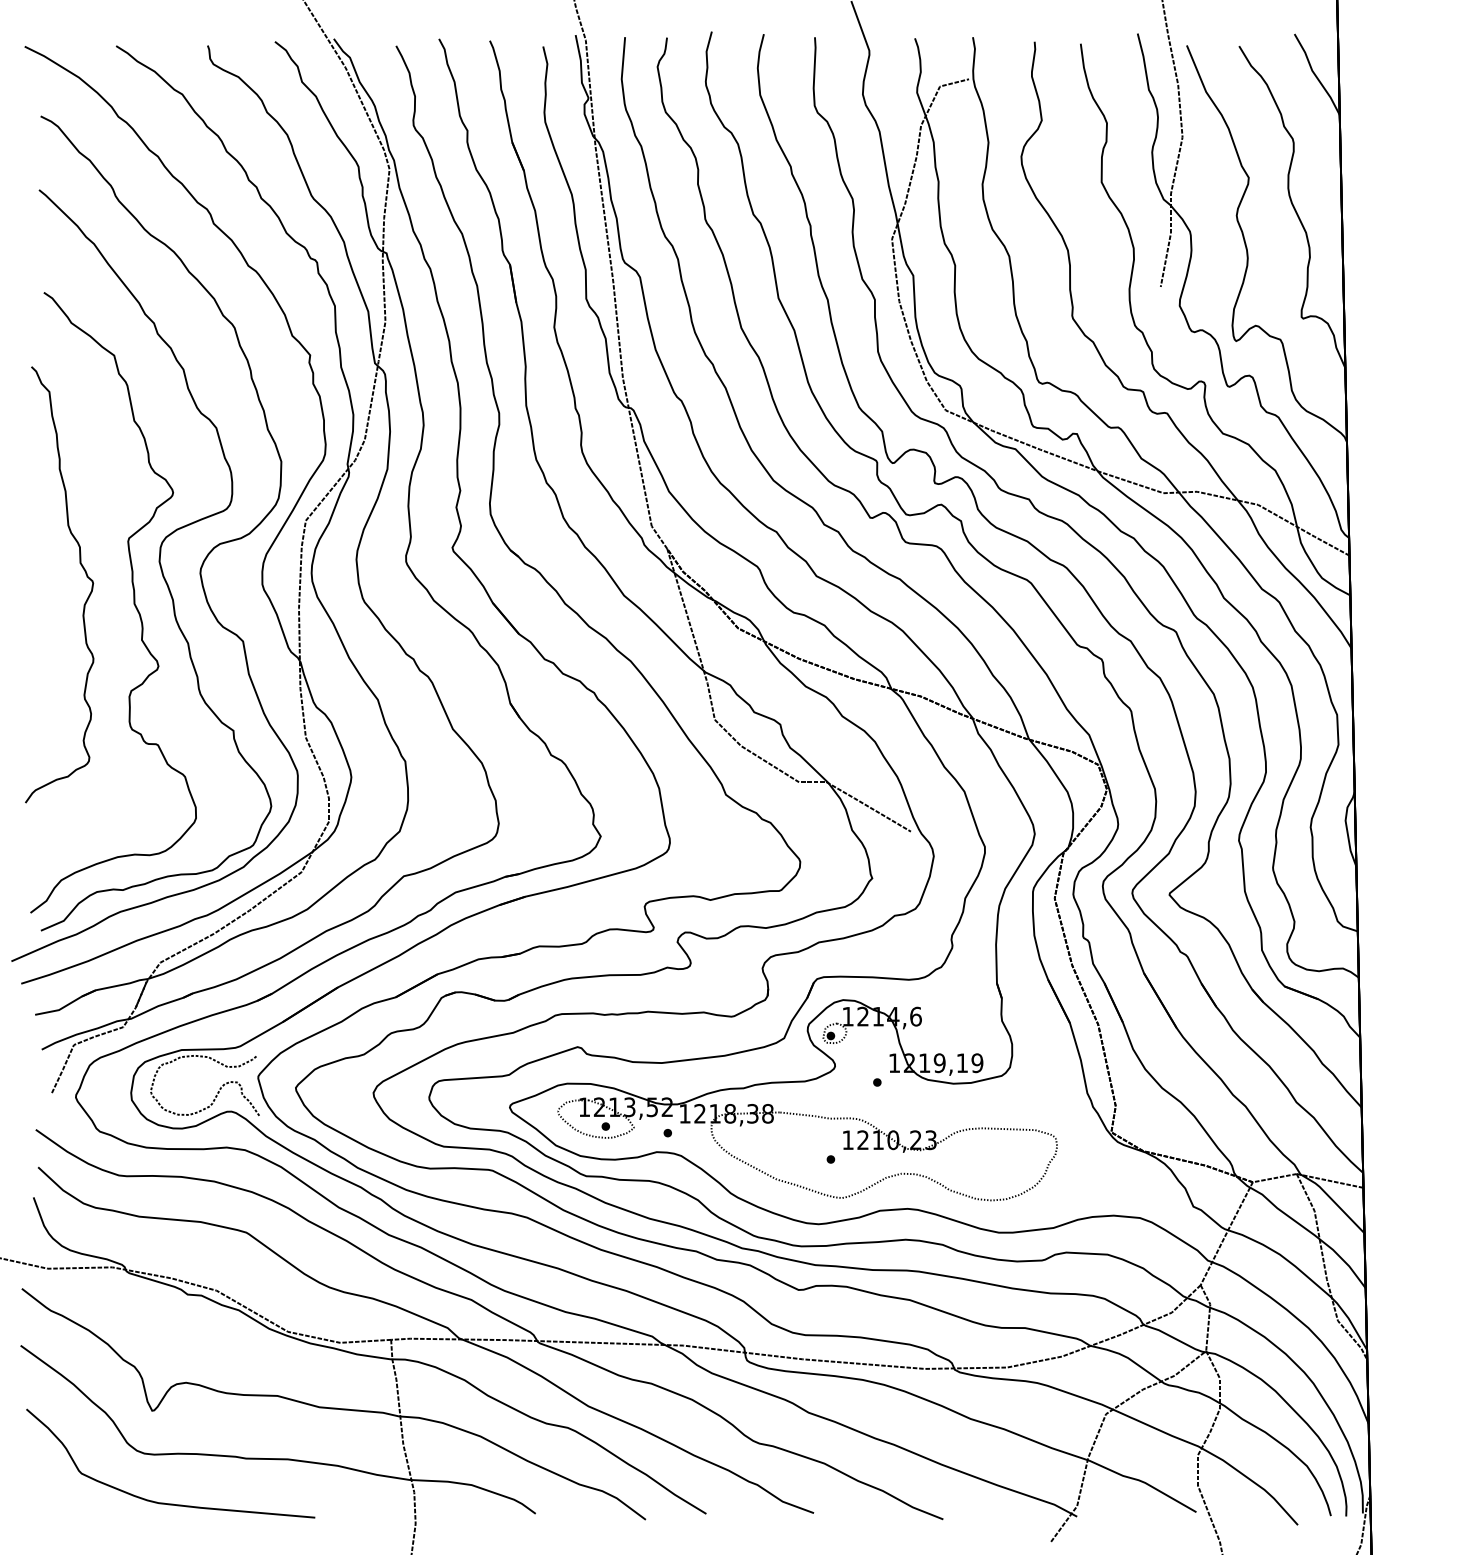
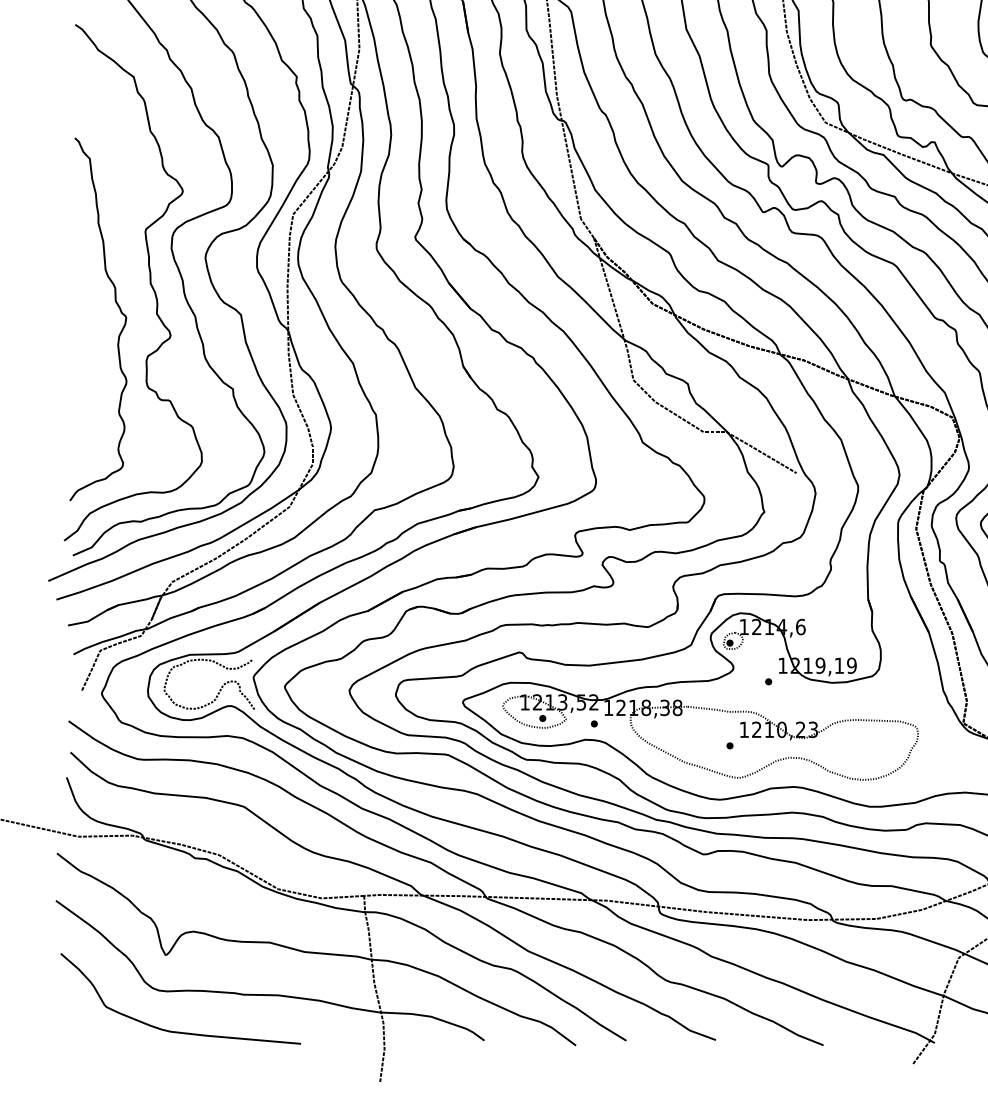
curve: (85, 574) -> (119, 310), moved

